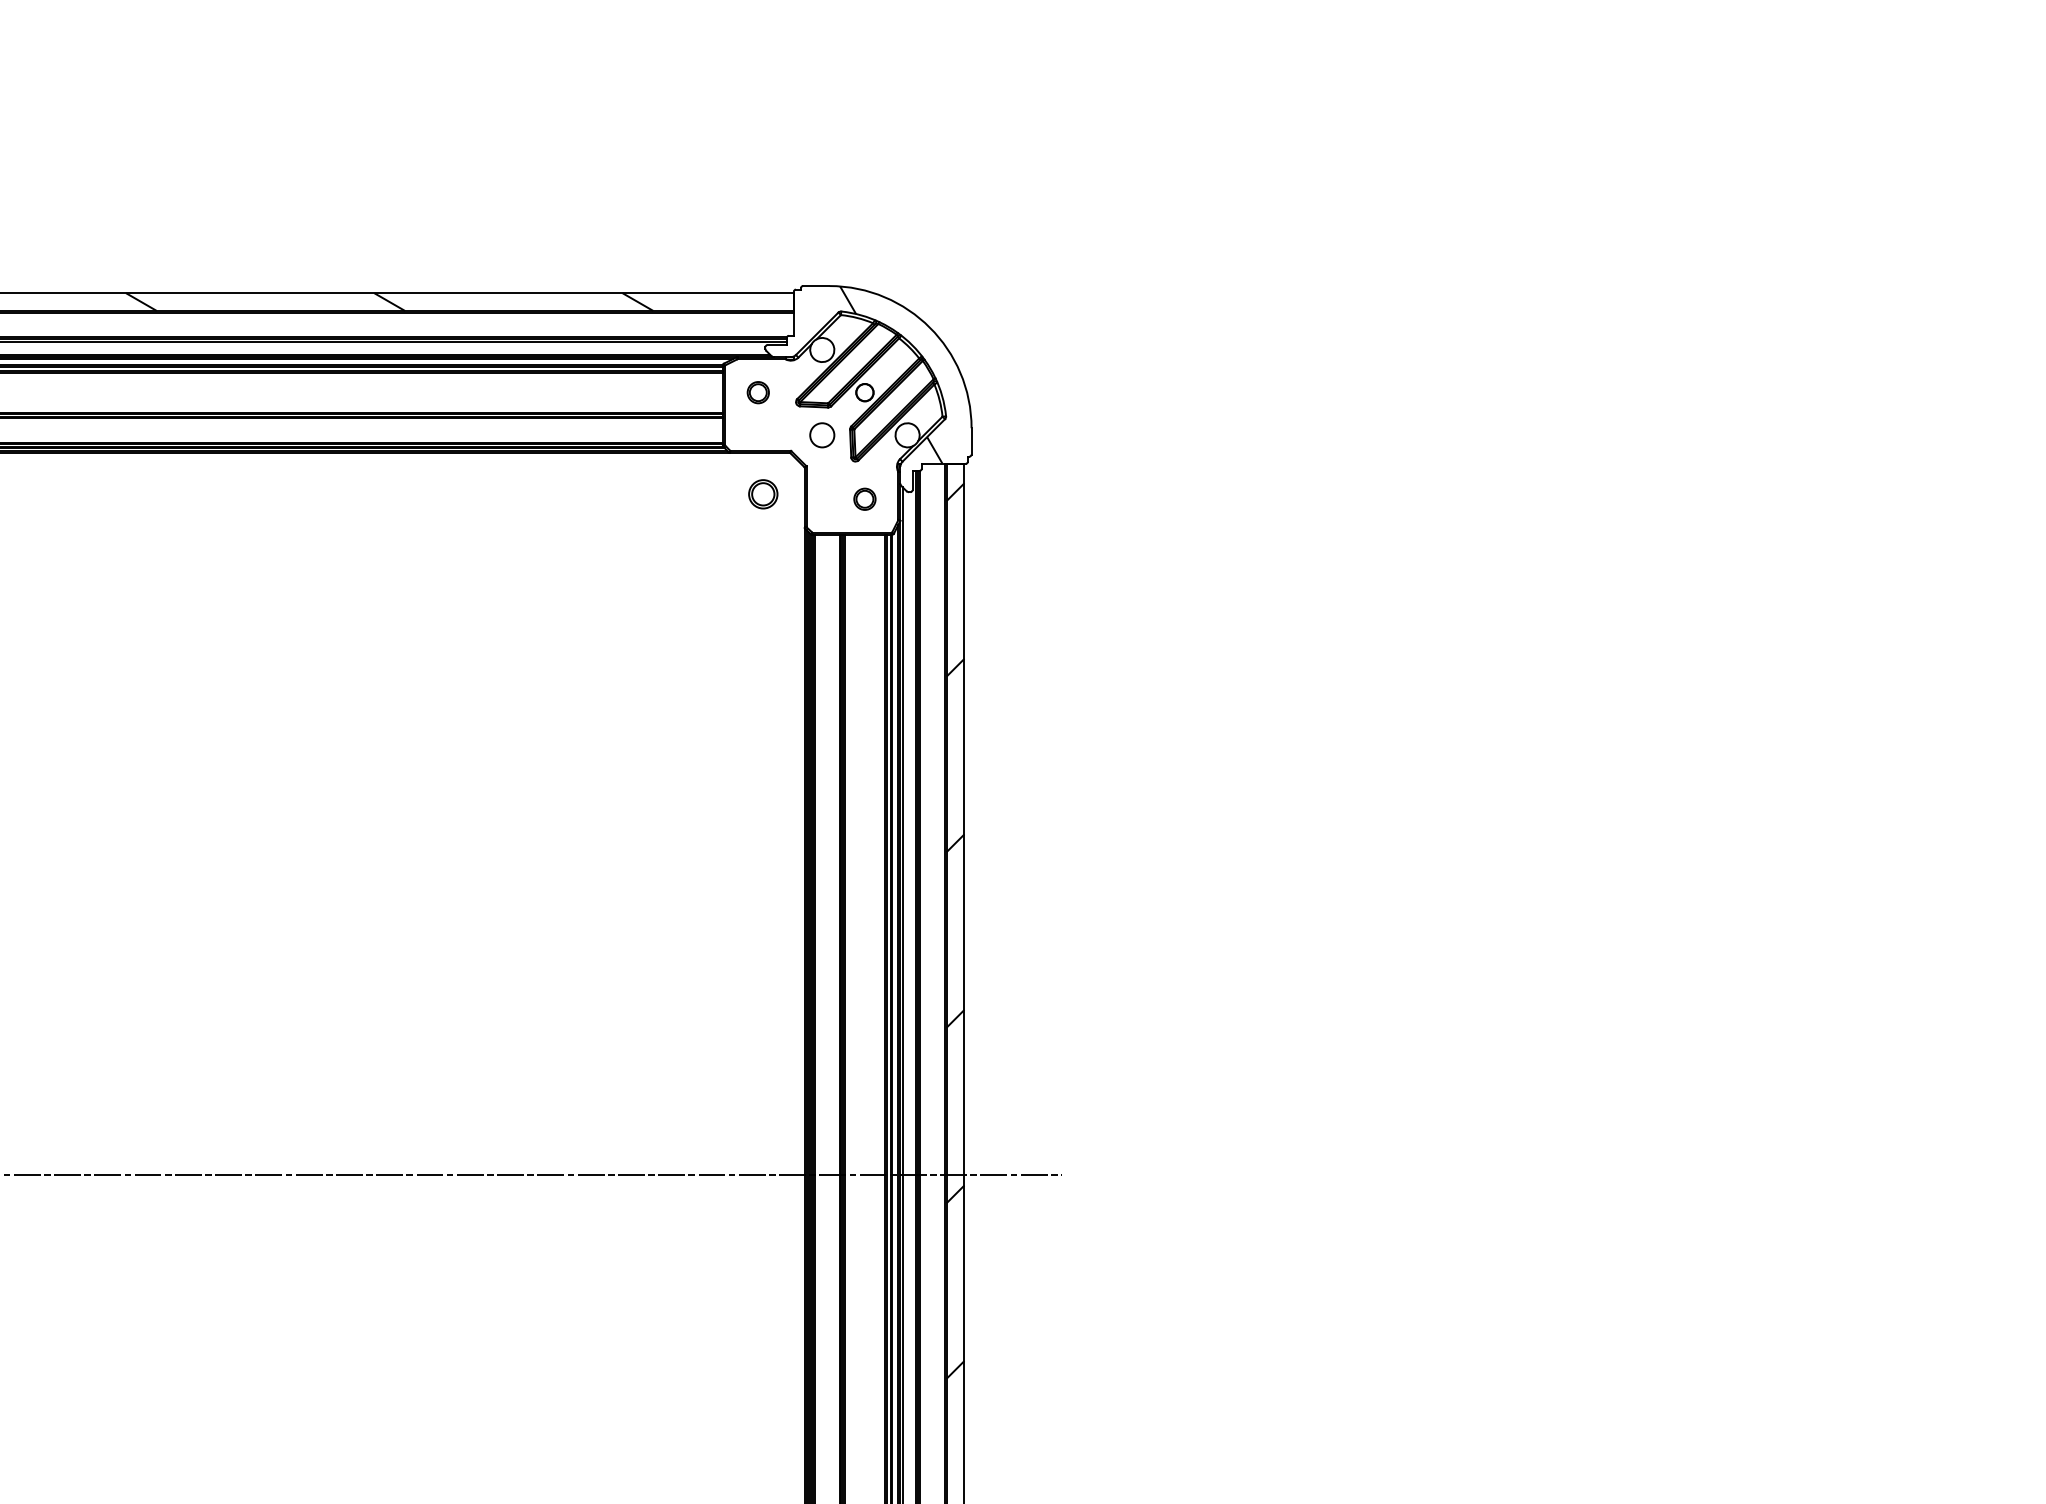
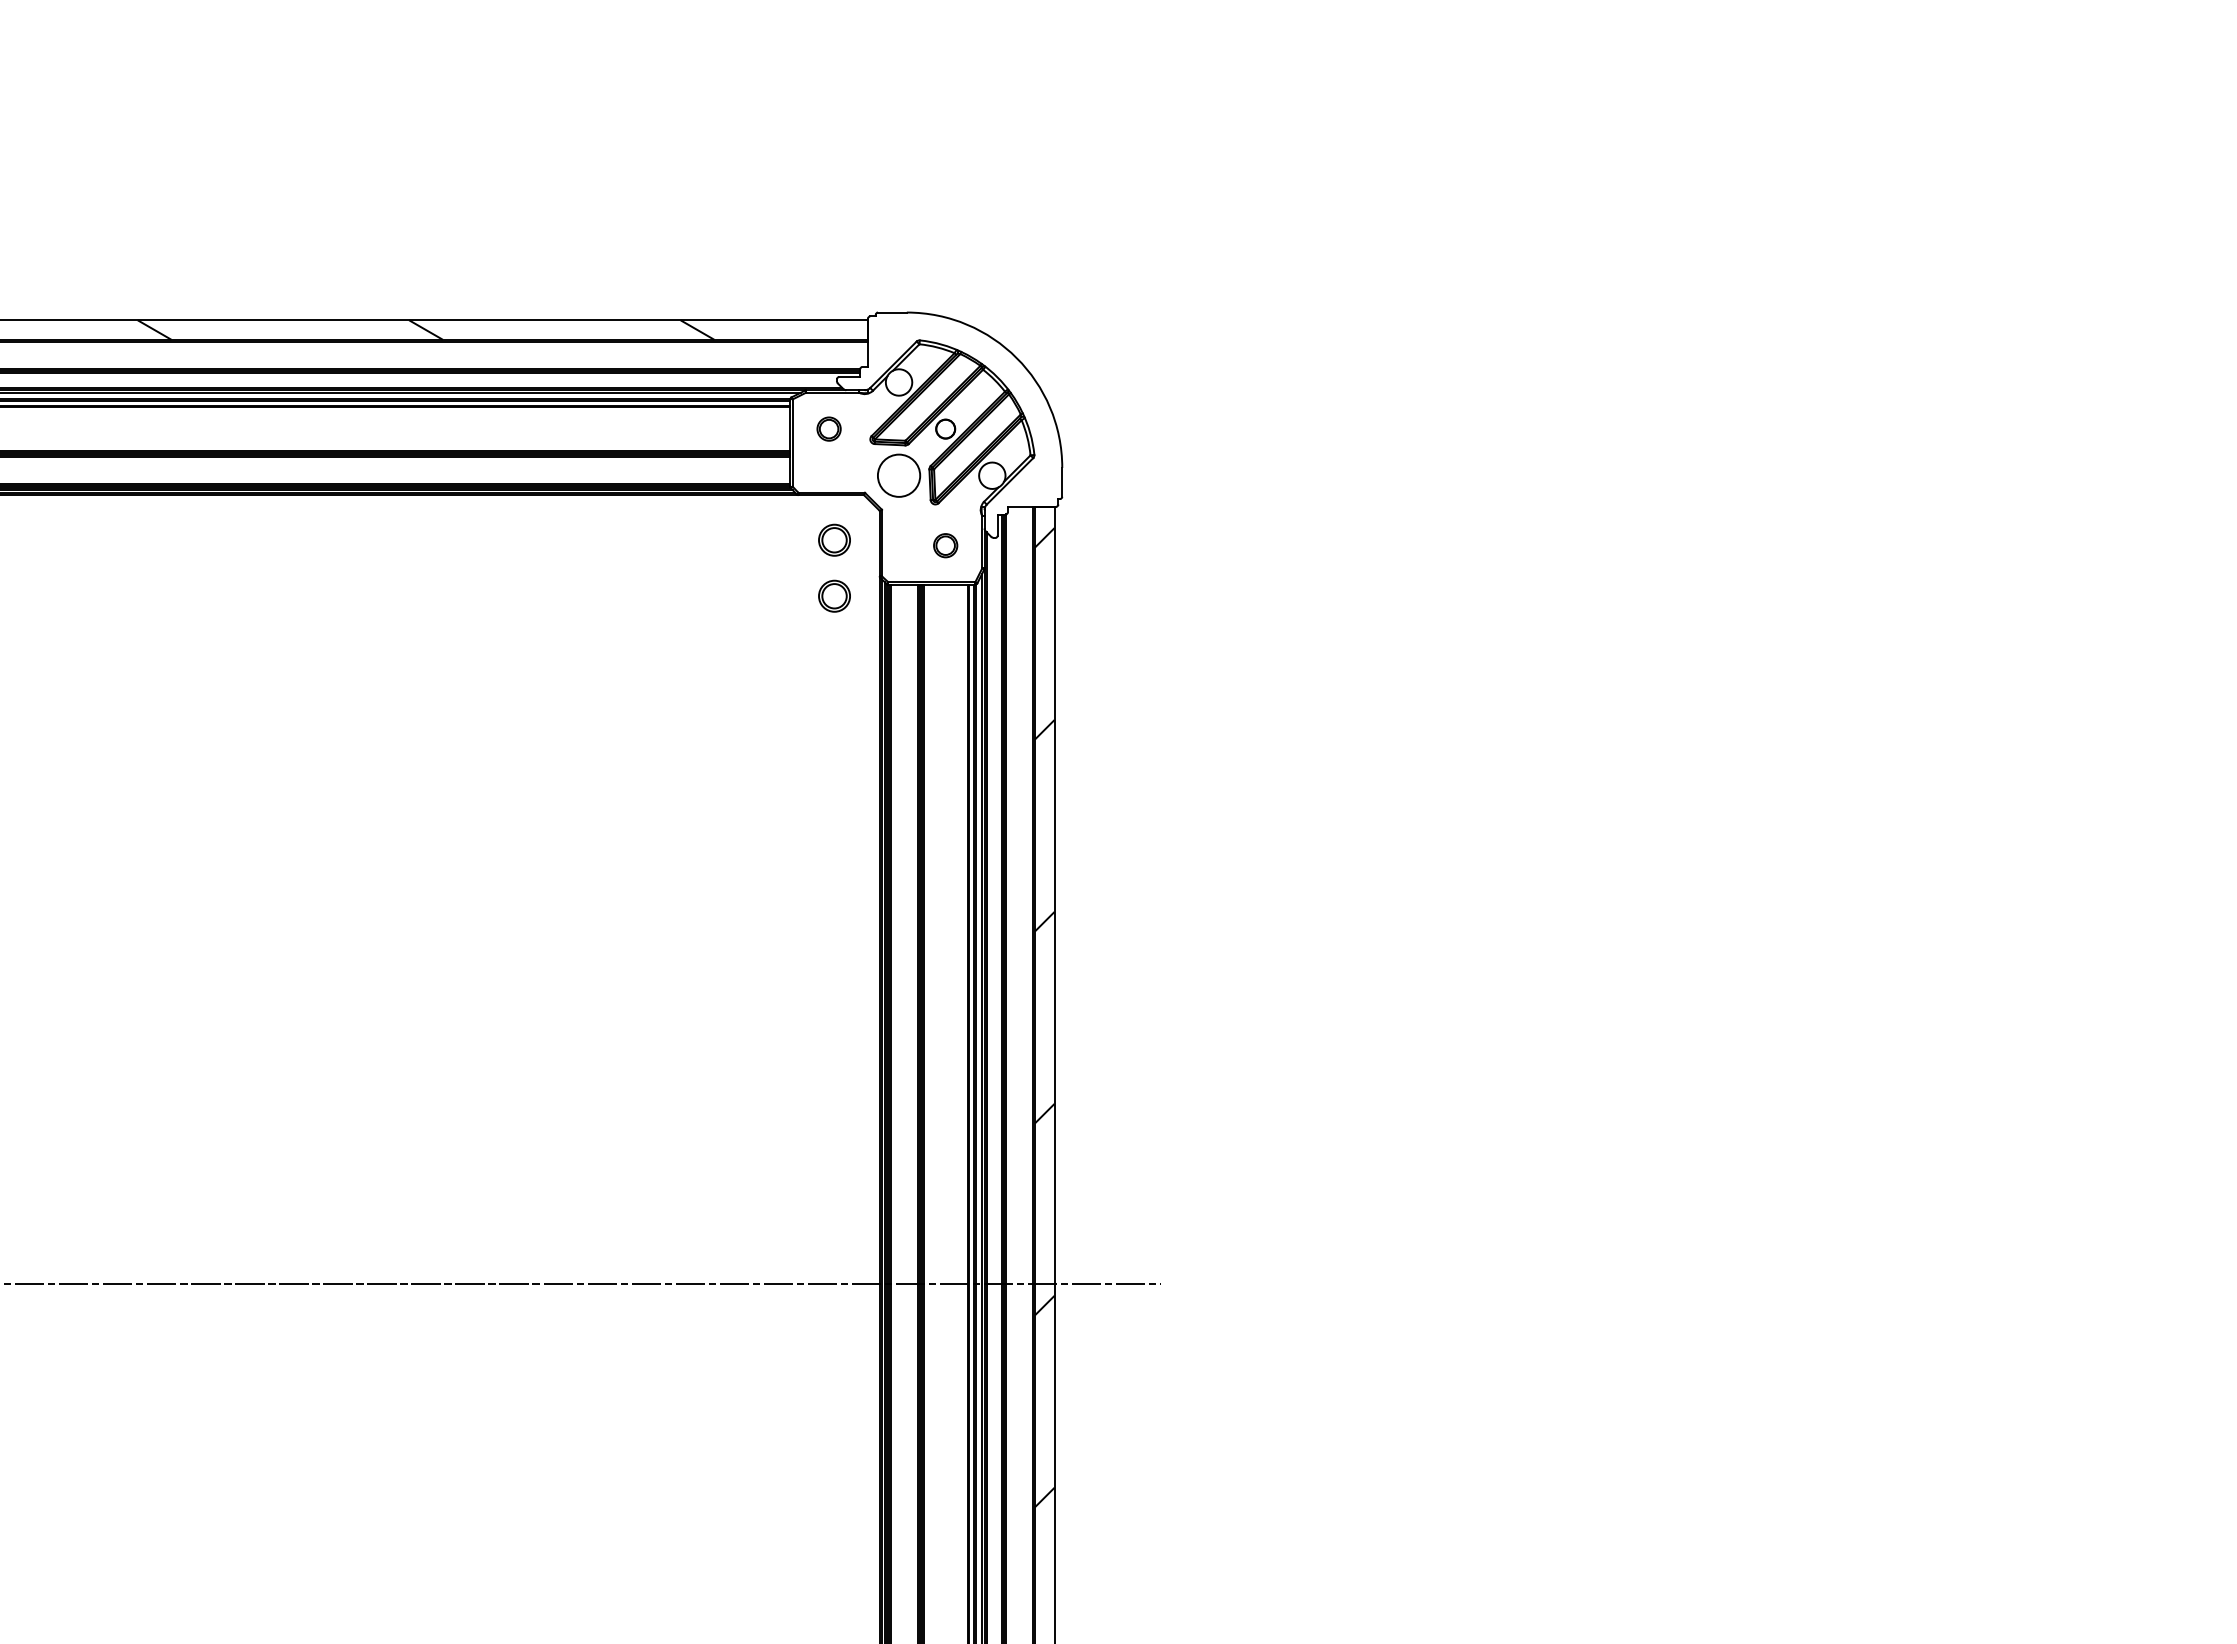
hatch: (891, 374) -> (974, 409), removed
circle: (821, 435) -> (898, 475), size x1.6
part: (763, 544) -> (834, 595), added

